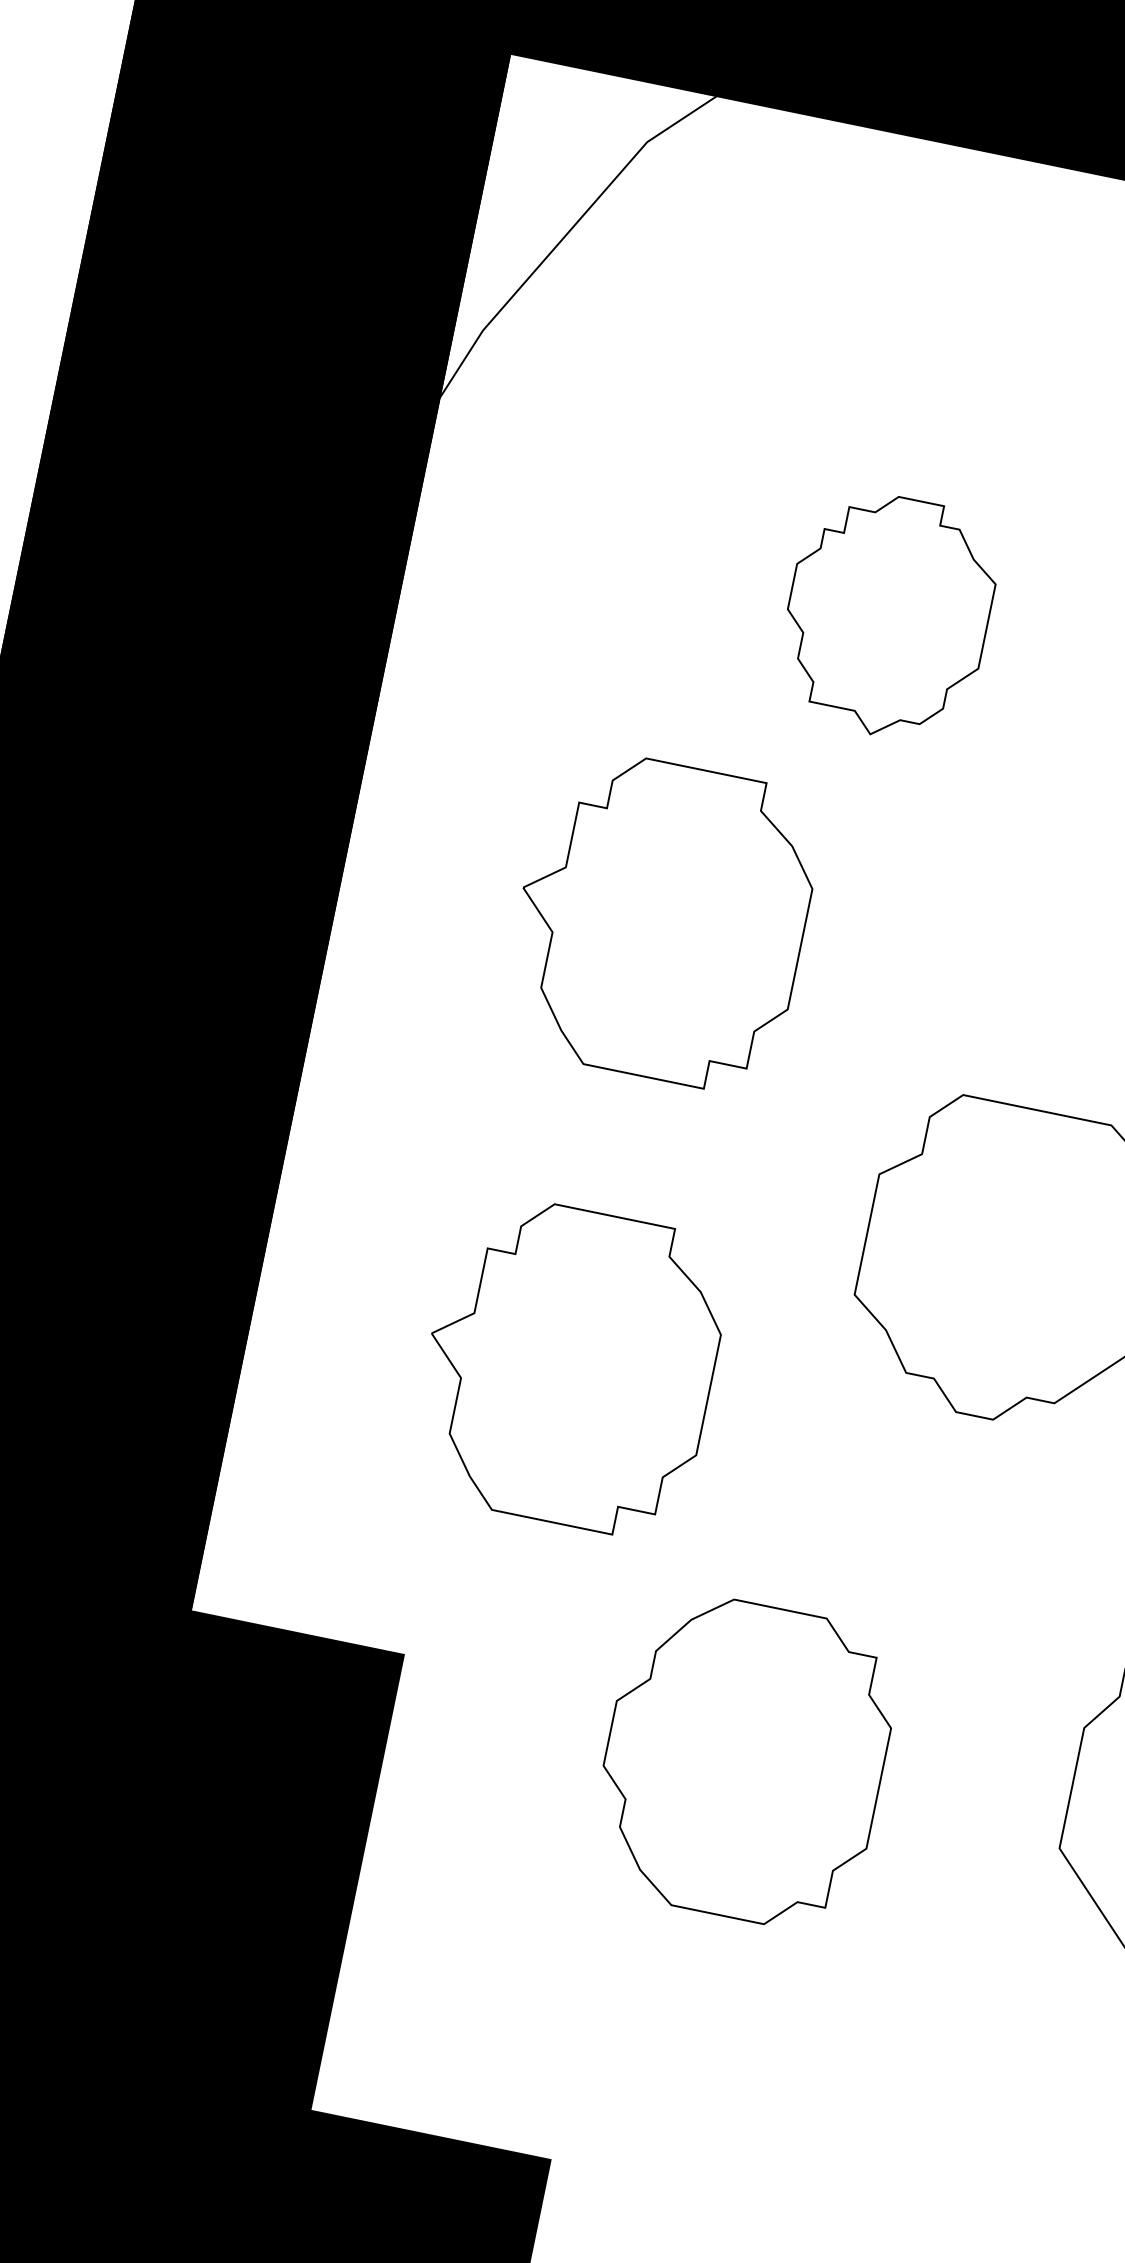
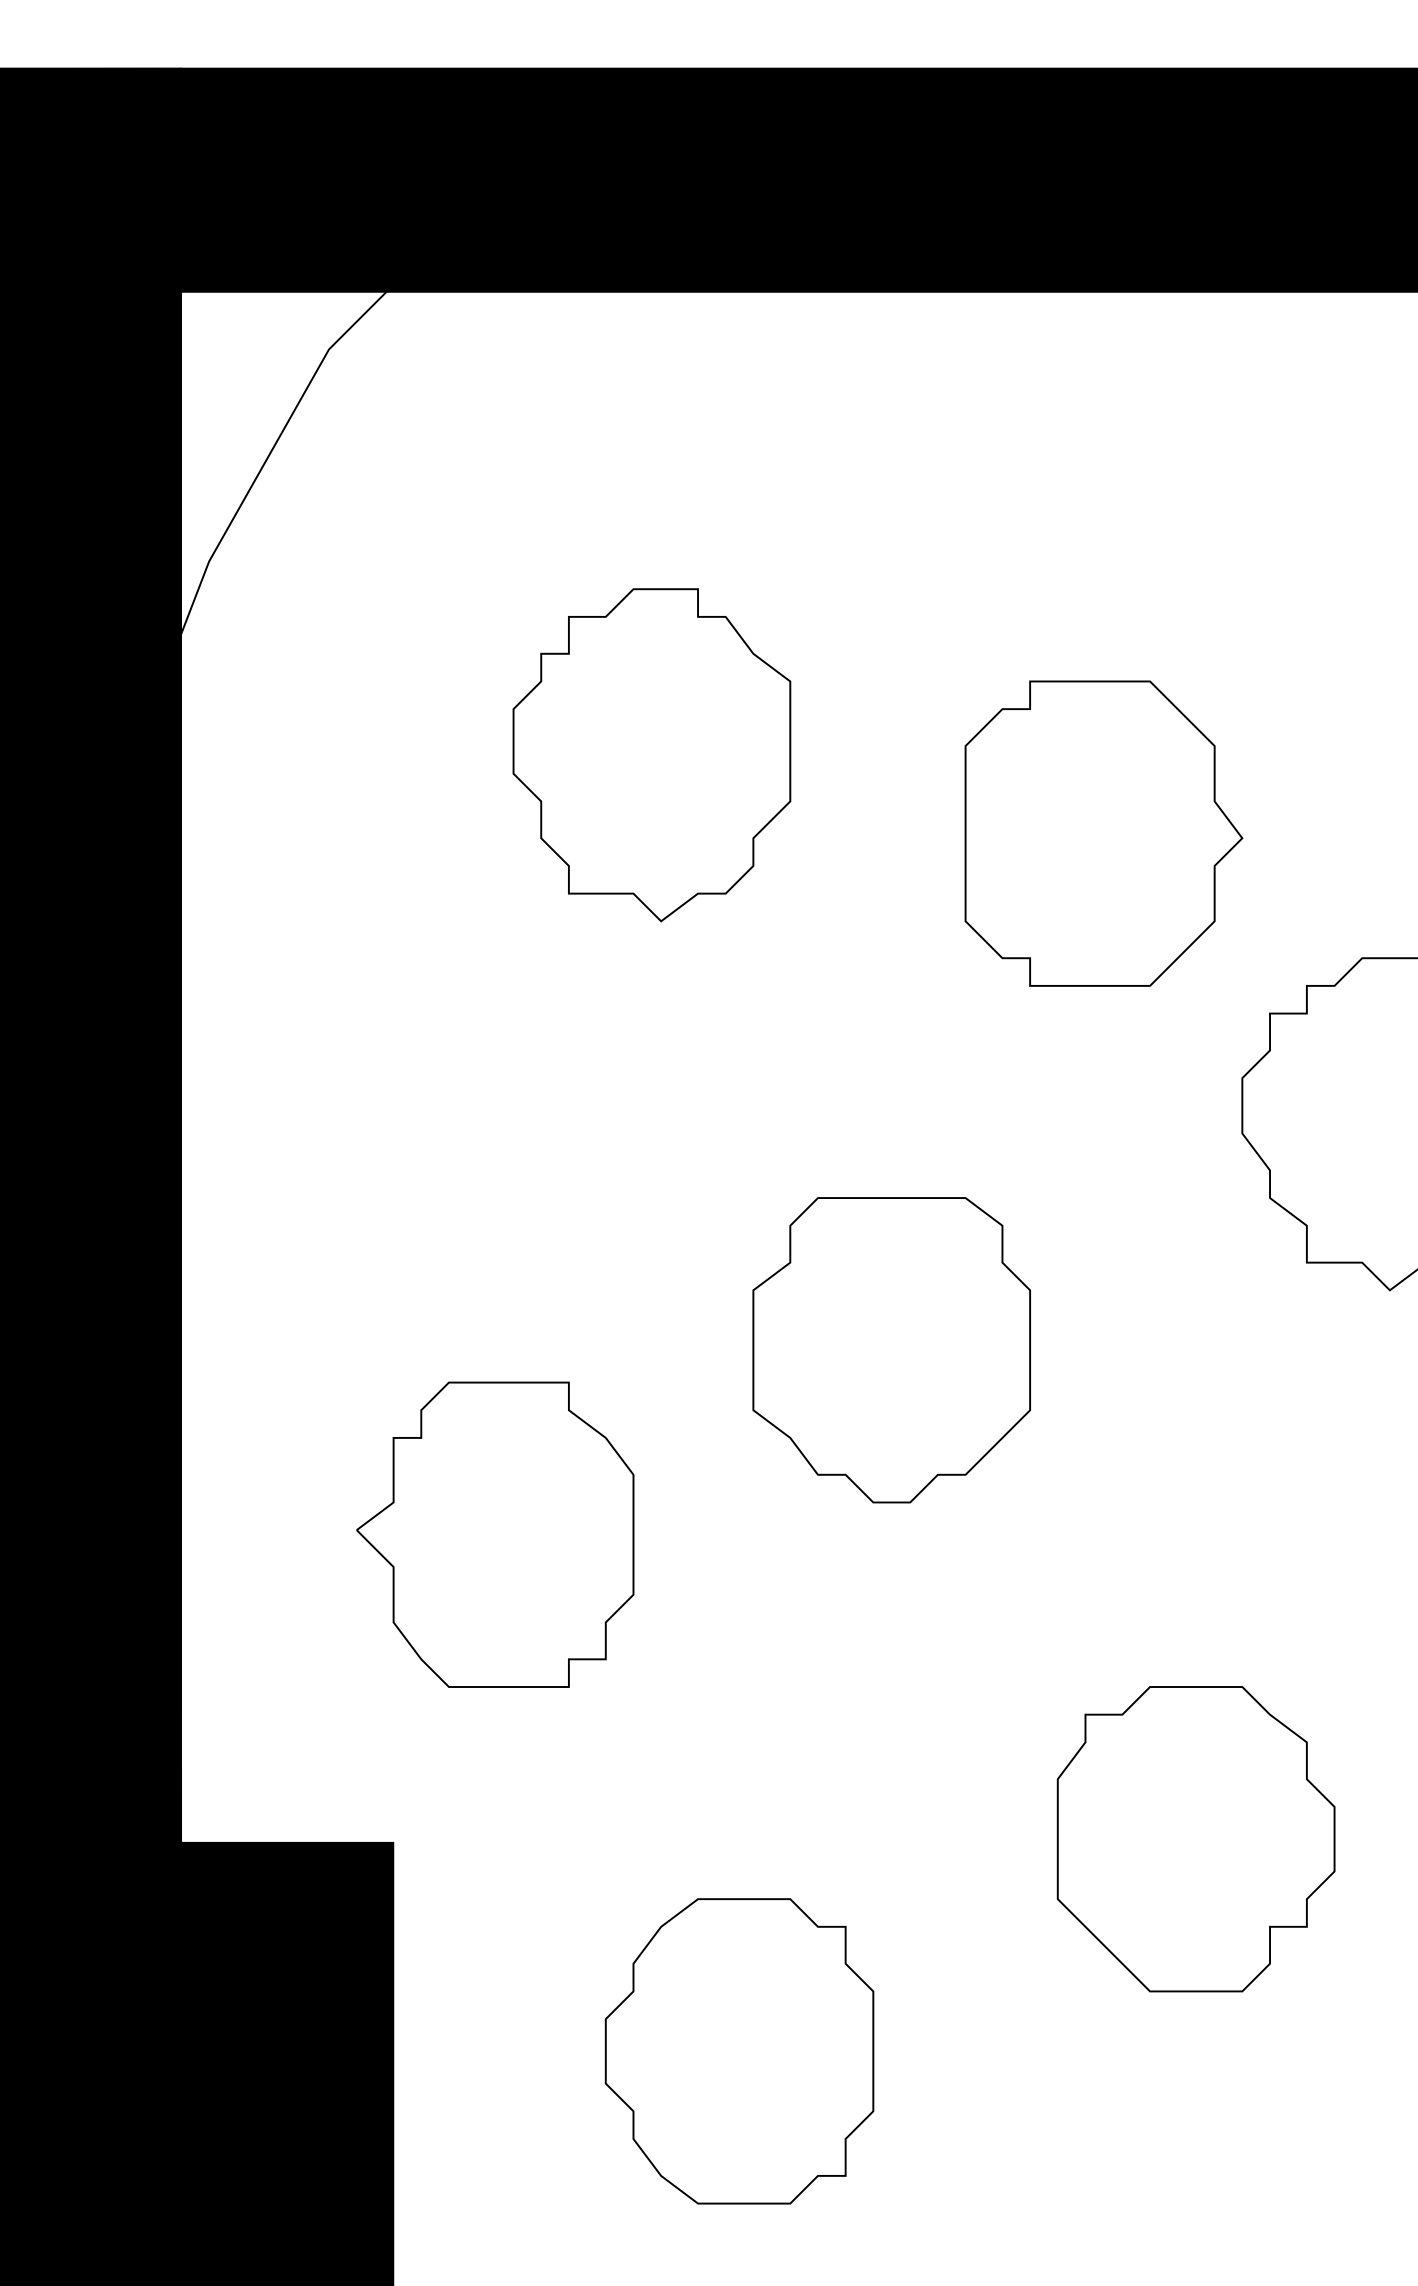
part: (887, 616) -> (651, 755), size x1.43
part: (661, 920) -> (495, 1090), removed
part: (744, 1761) -> (739, 2051), moved

